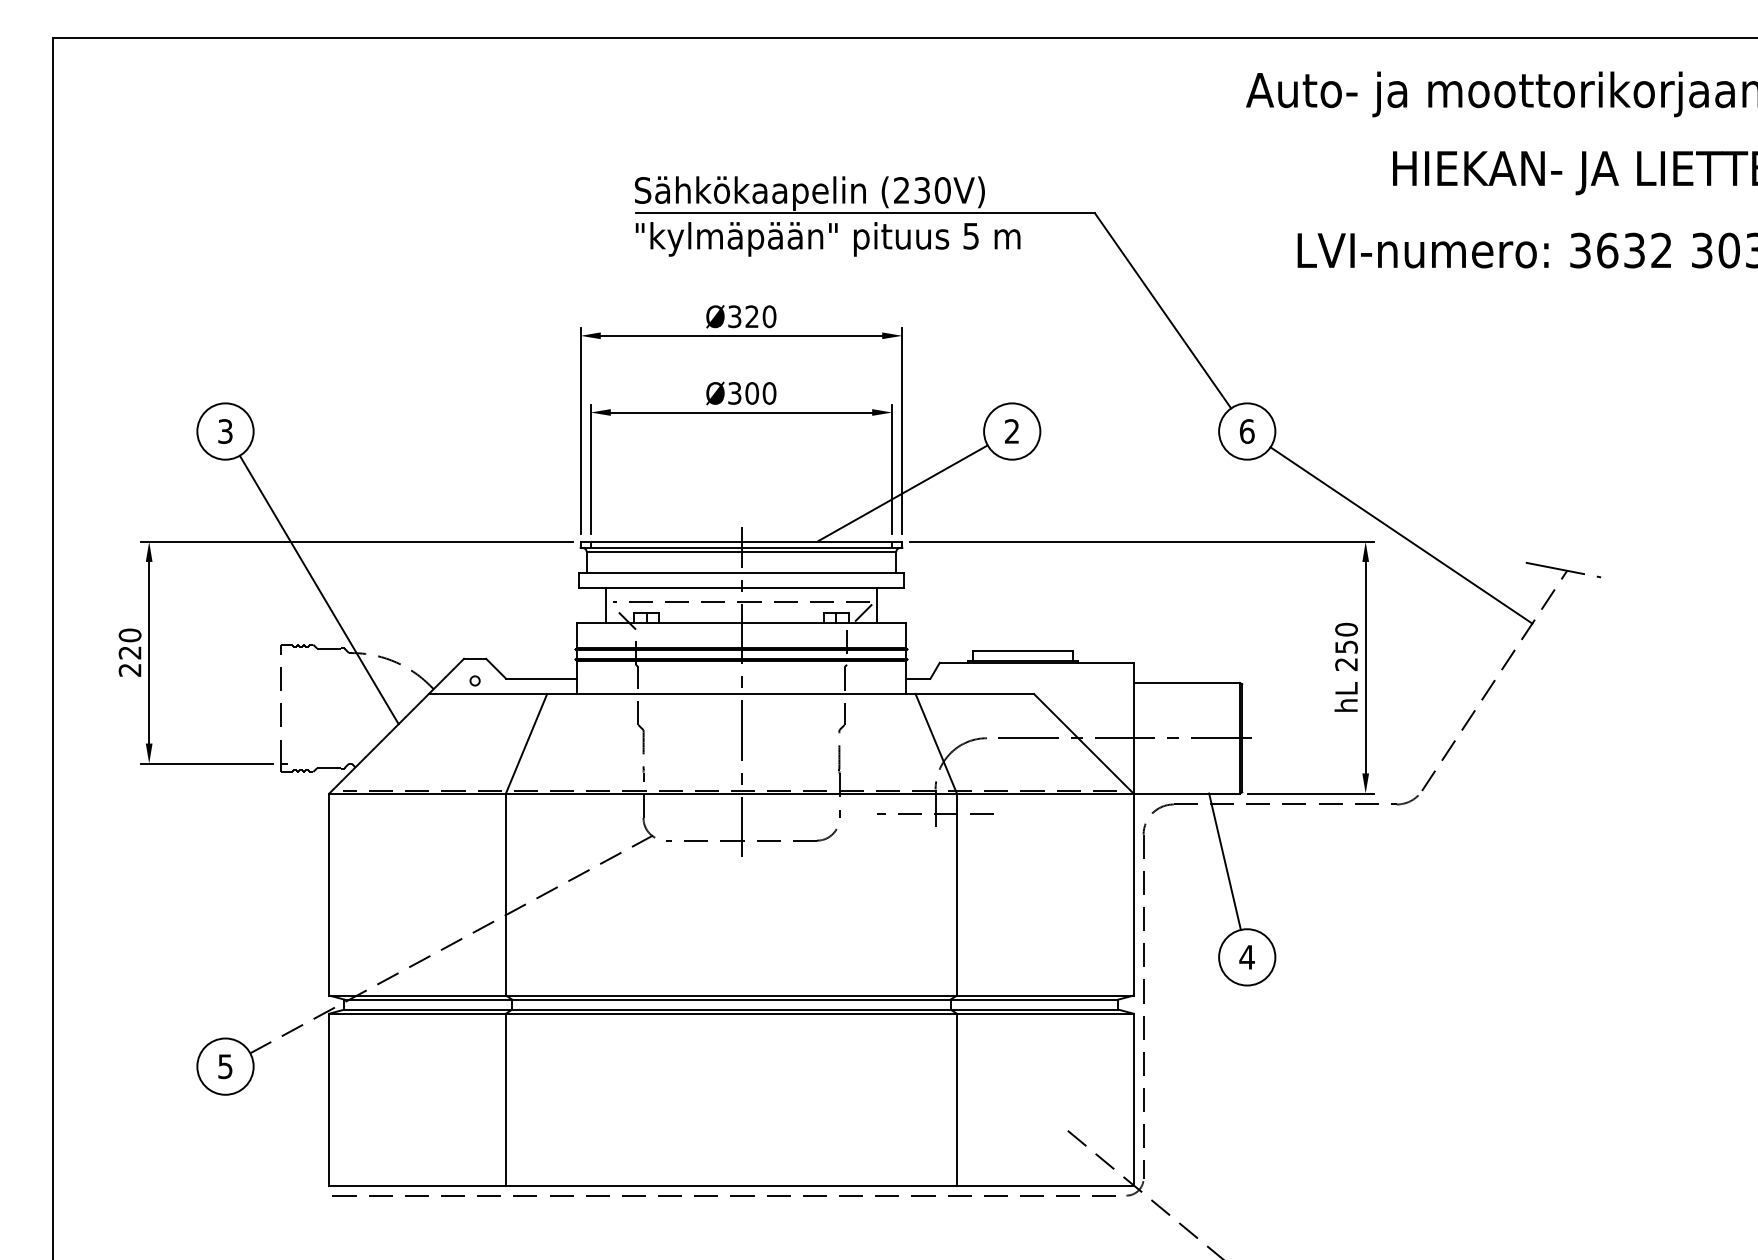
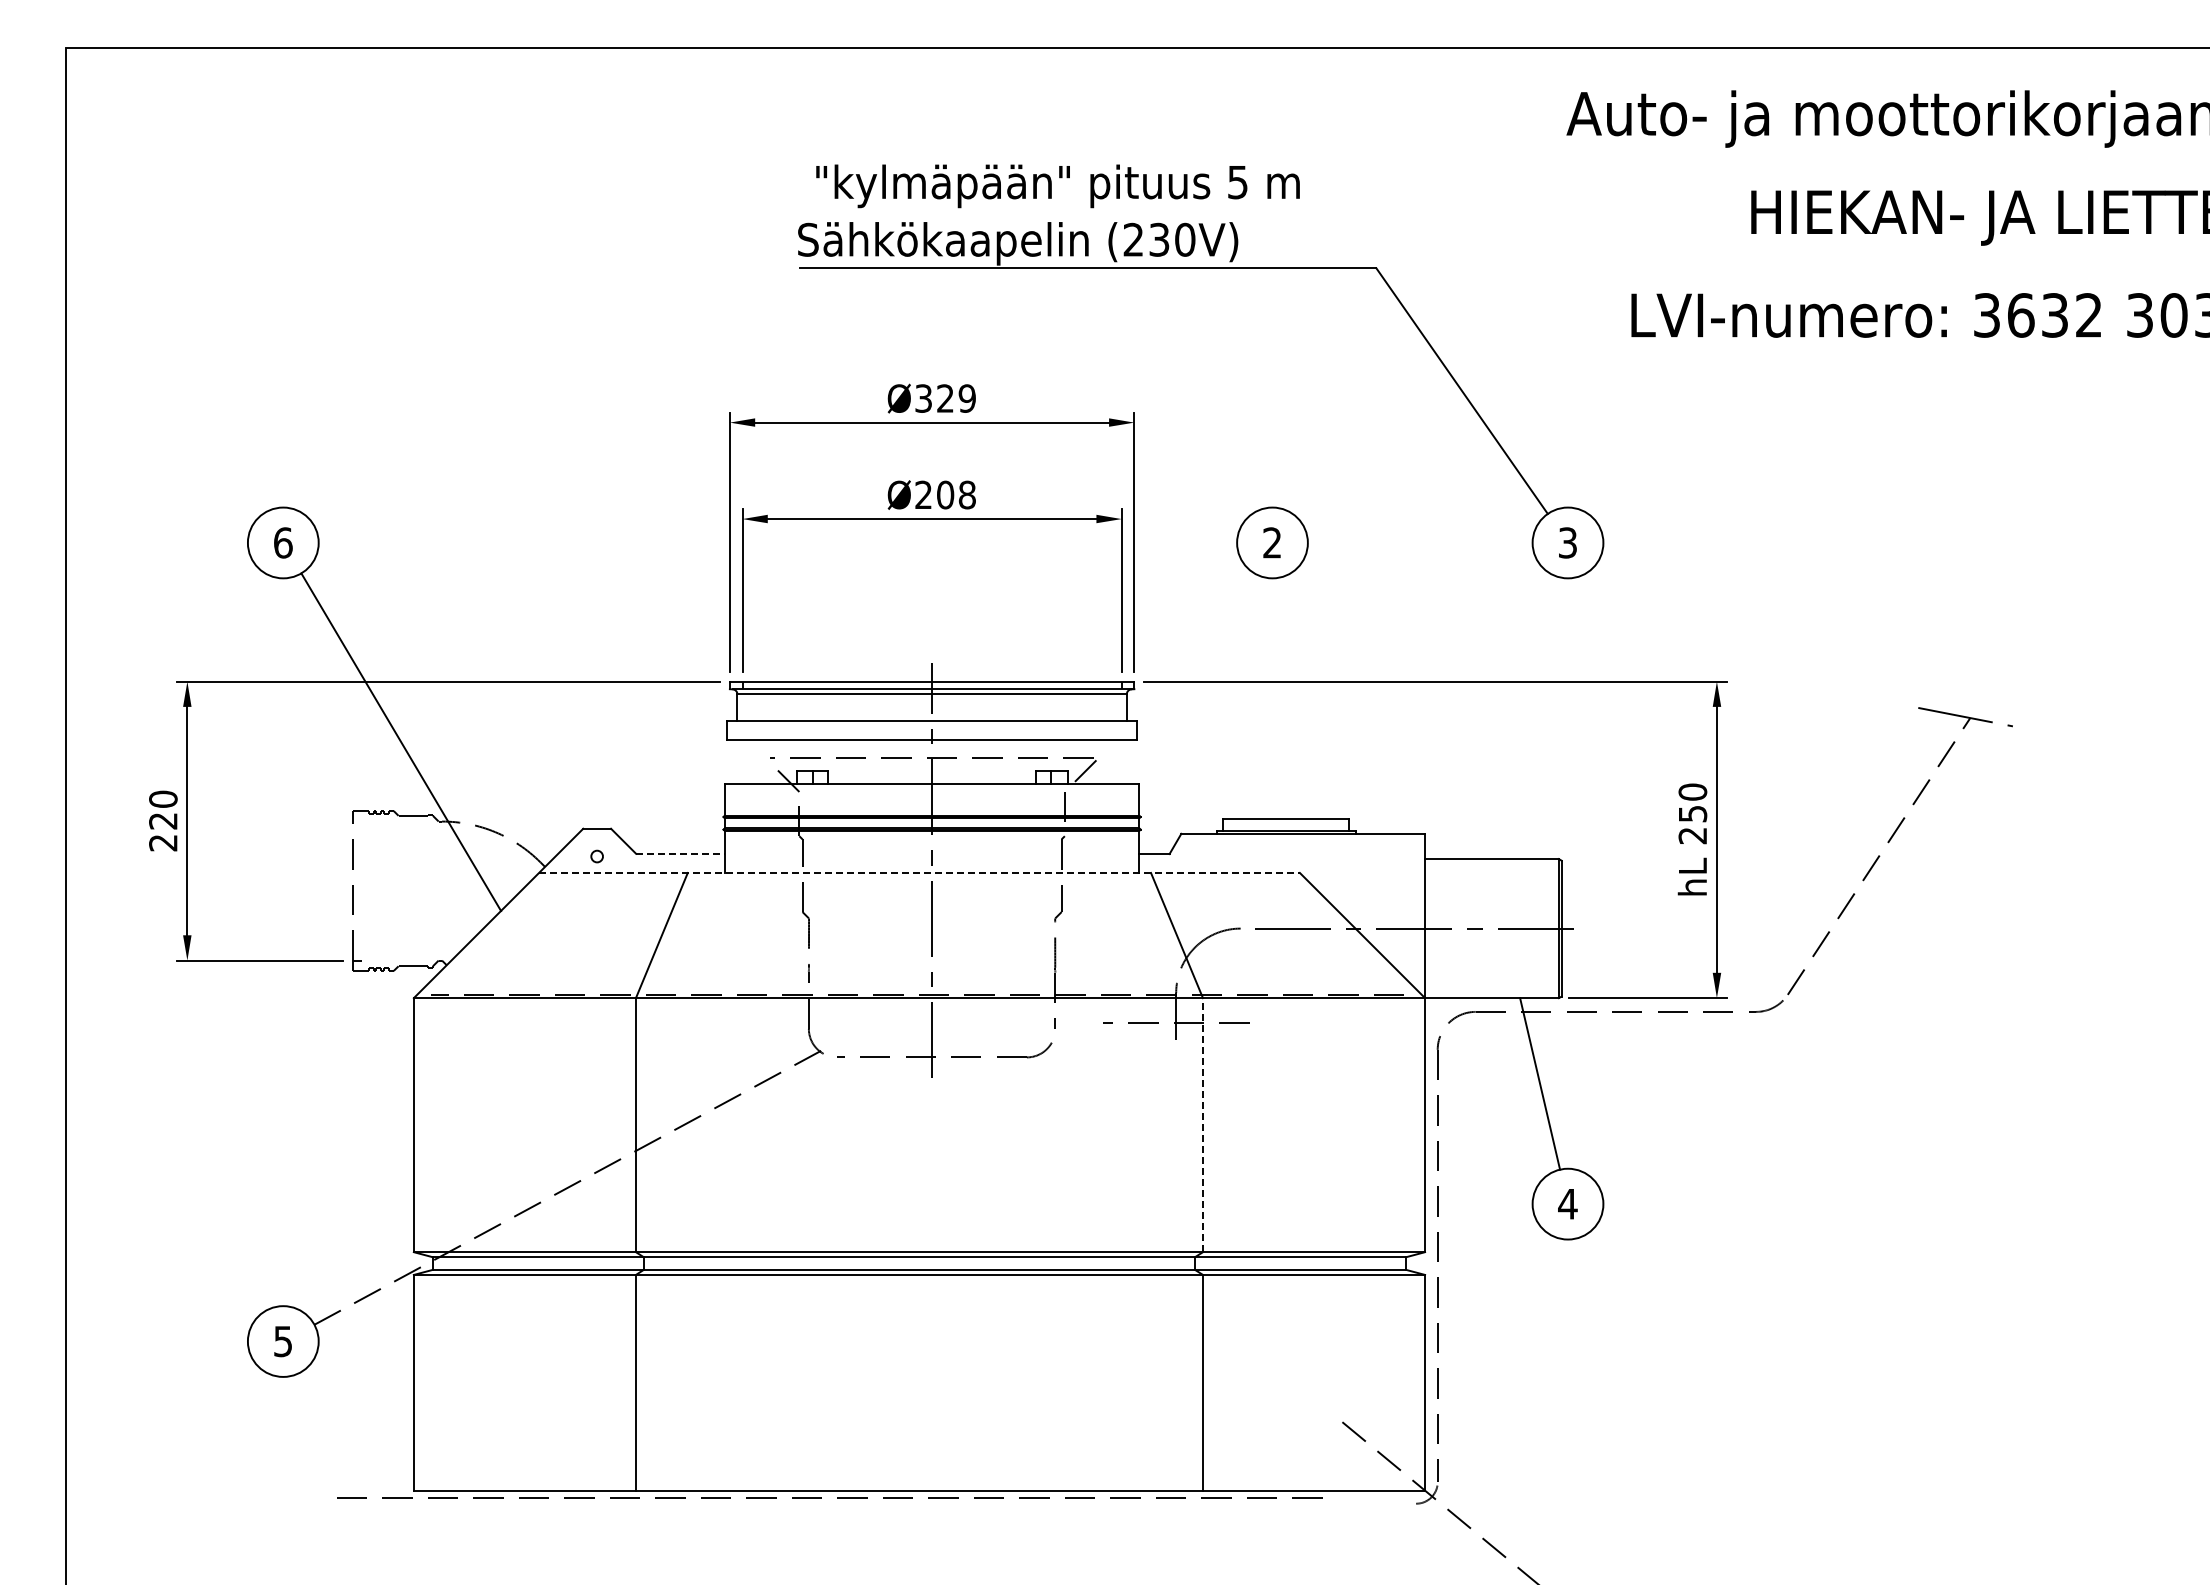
text: (827, 239) -> (1057, 186), moved
text: (768, 316) -> (966, 398), Ø320 -> Ø329
text: (752, 393) -> (945, 495), Ø300 -> Ø208
text: (225, 431) -> (283, 542), 3 -> 6
text: (1246, 431) -> (1567, 542), 6 -> 3
line: (902, 493) -> (1134, 620), removed
line: (1401, 535) -> (1761, 673), removed
line: (605, 605) -> (761, 761), removed
line: (877, 605) -> (1102, 761), removed
line: (541, 678) -> (680, 853), solid -> dashed
line: (731, 693) -> (919, 872), solid -> dashed
line: (956, 894) -> (1202, 1124), solid -> dashed
line: (717, 1195) -> (821, 1497), moved

